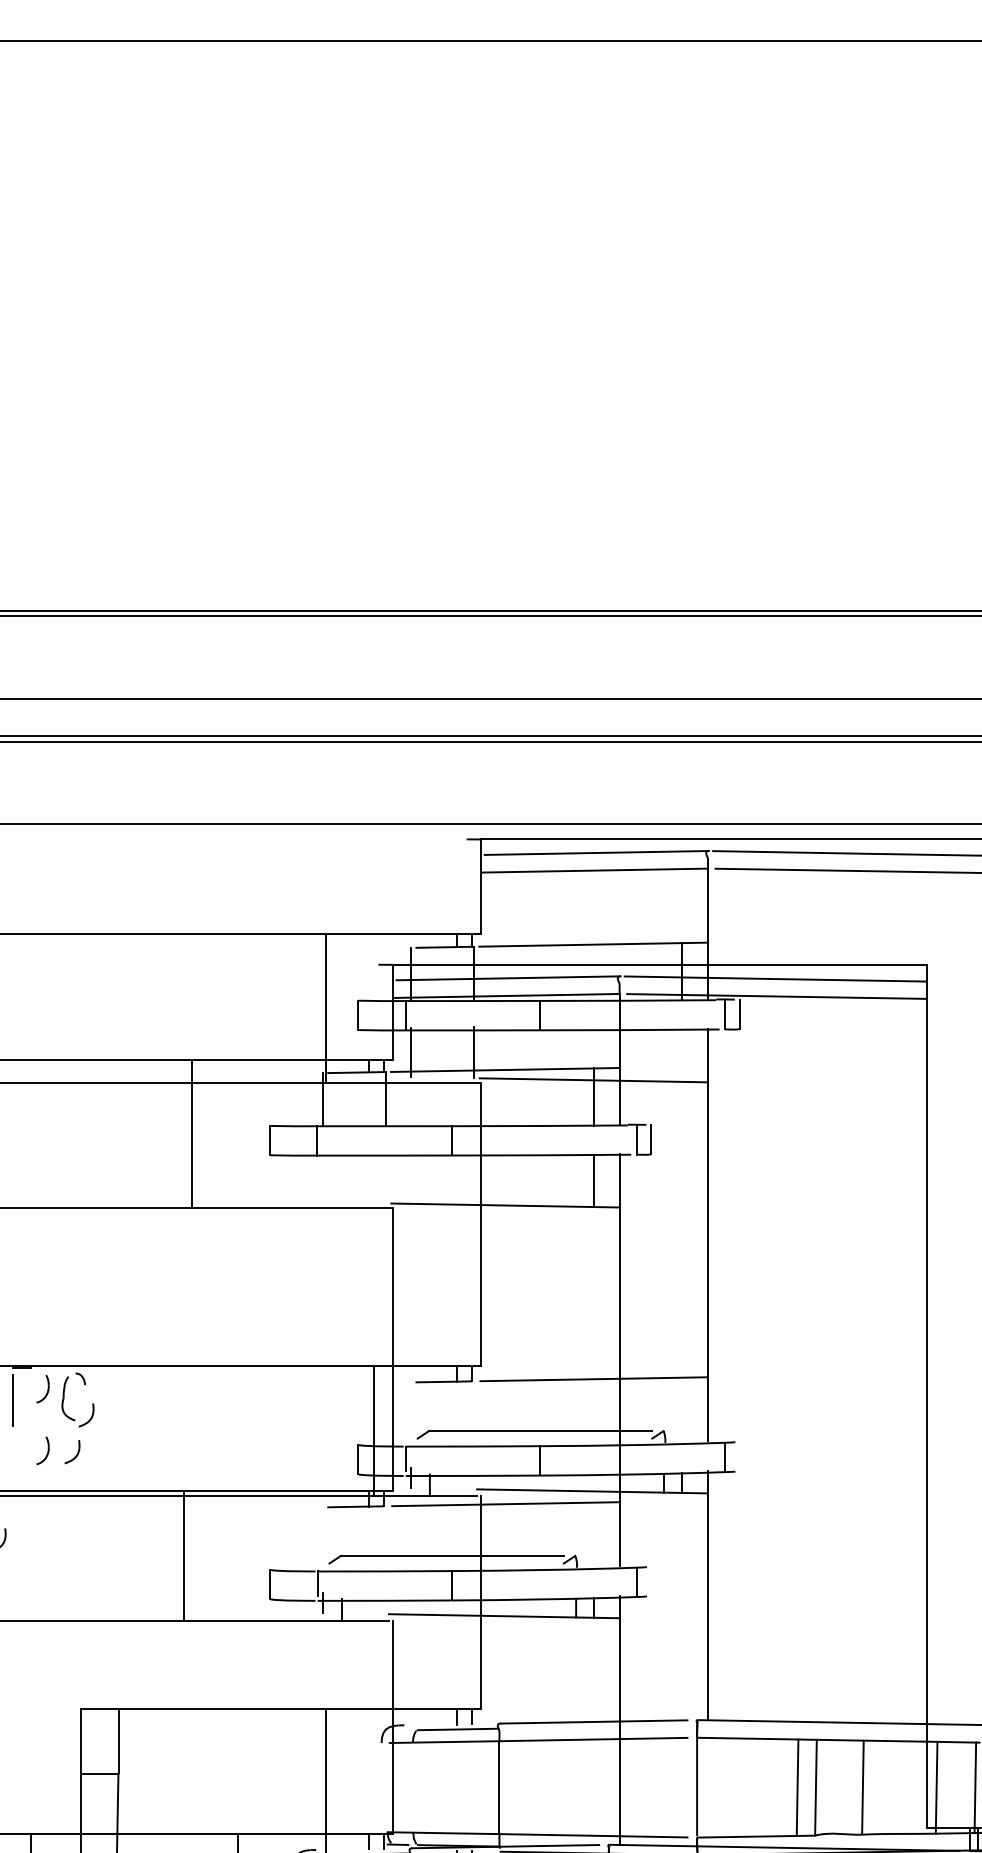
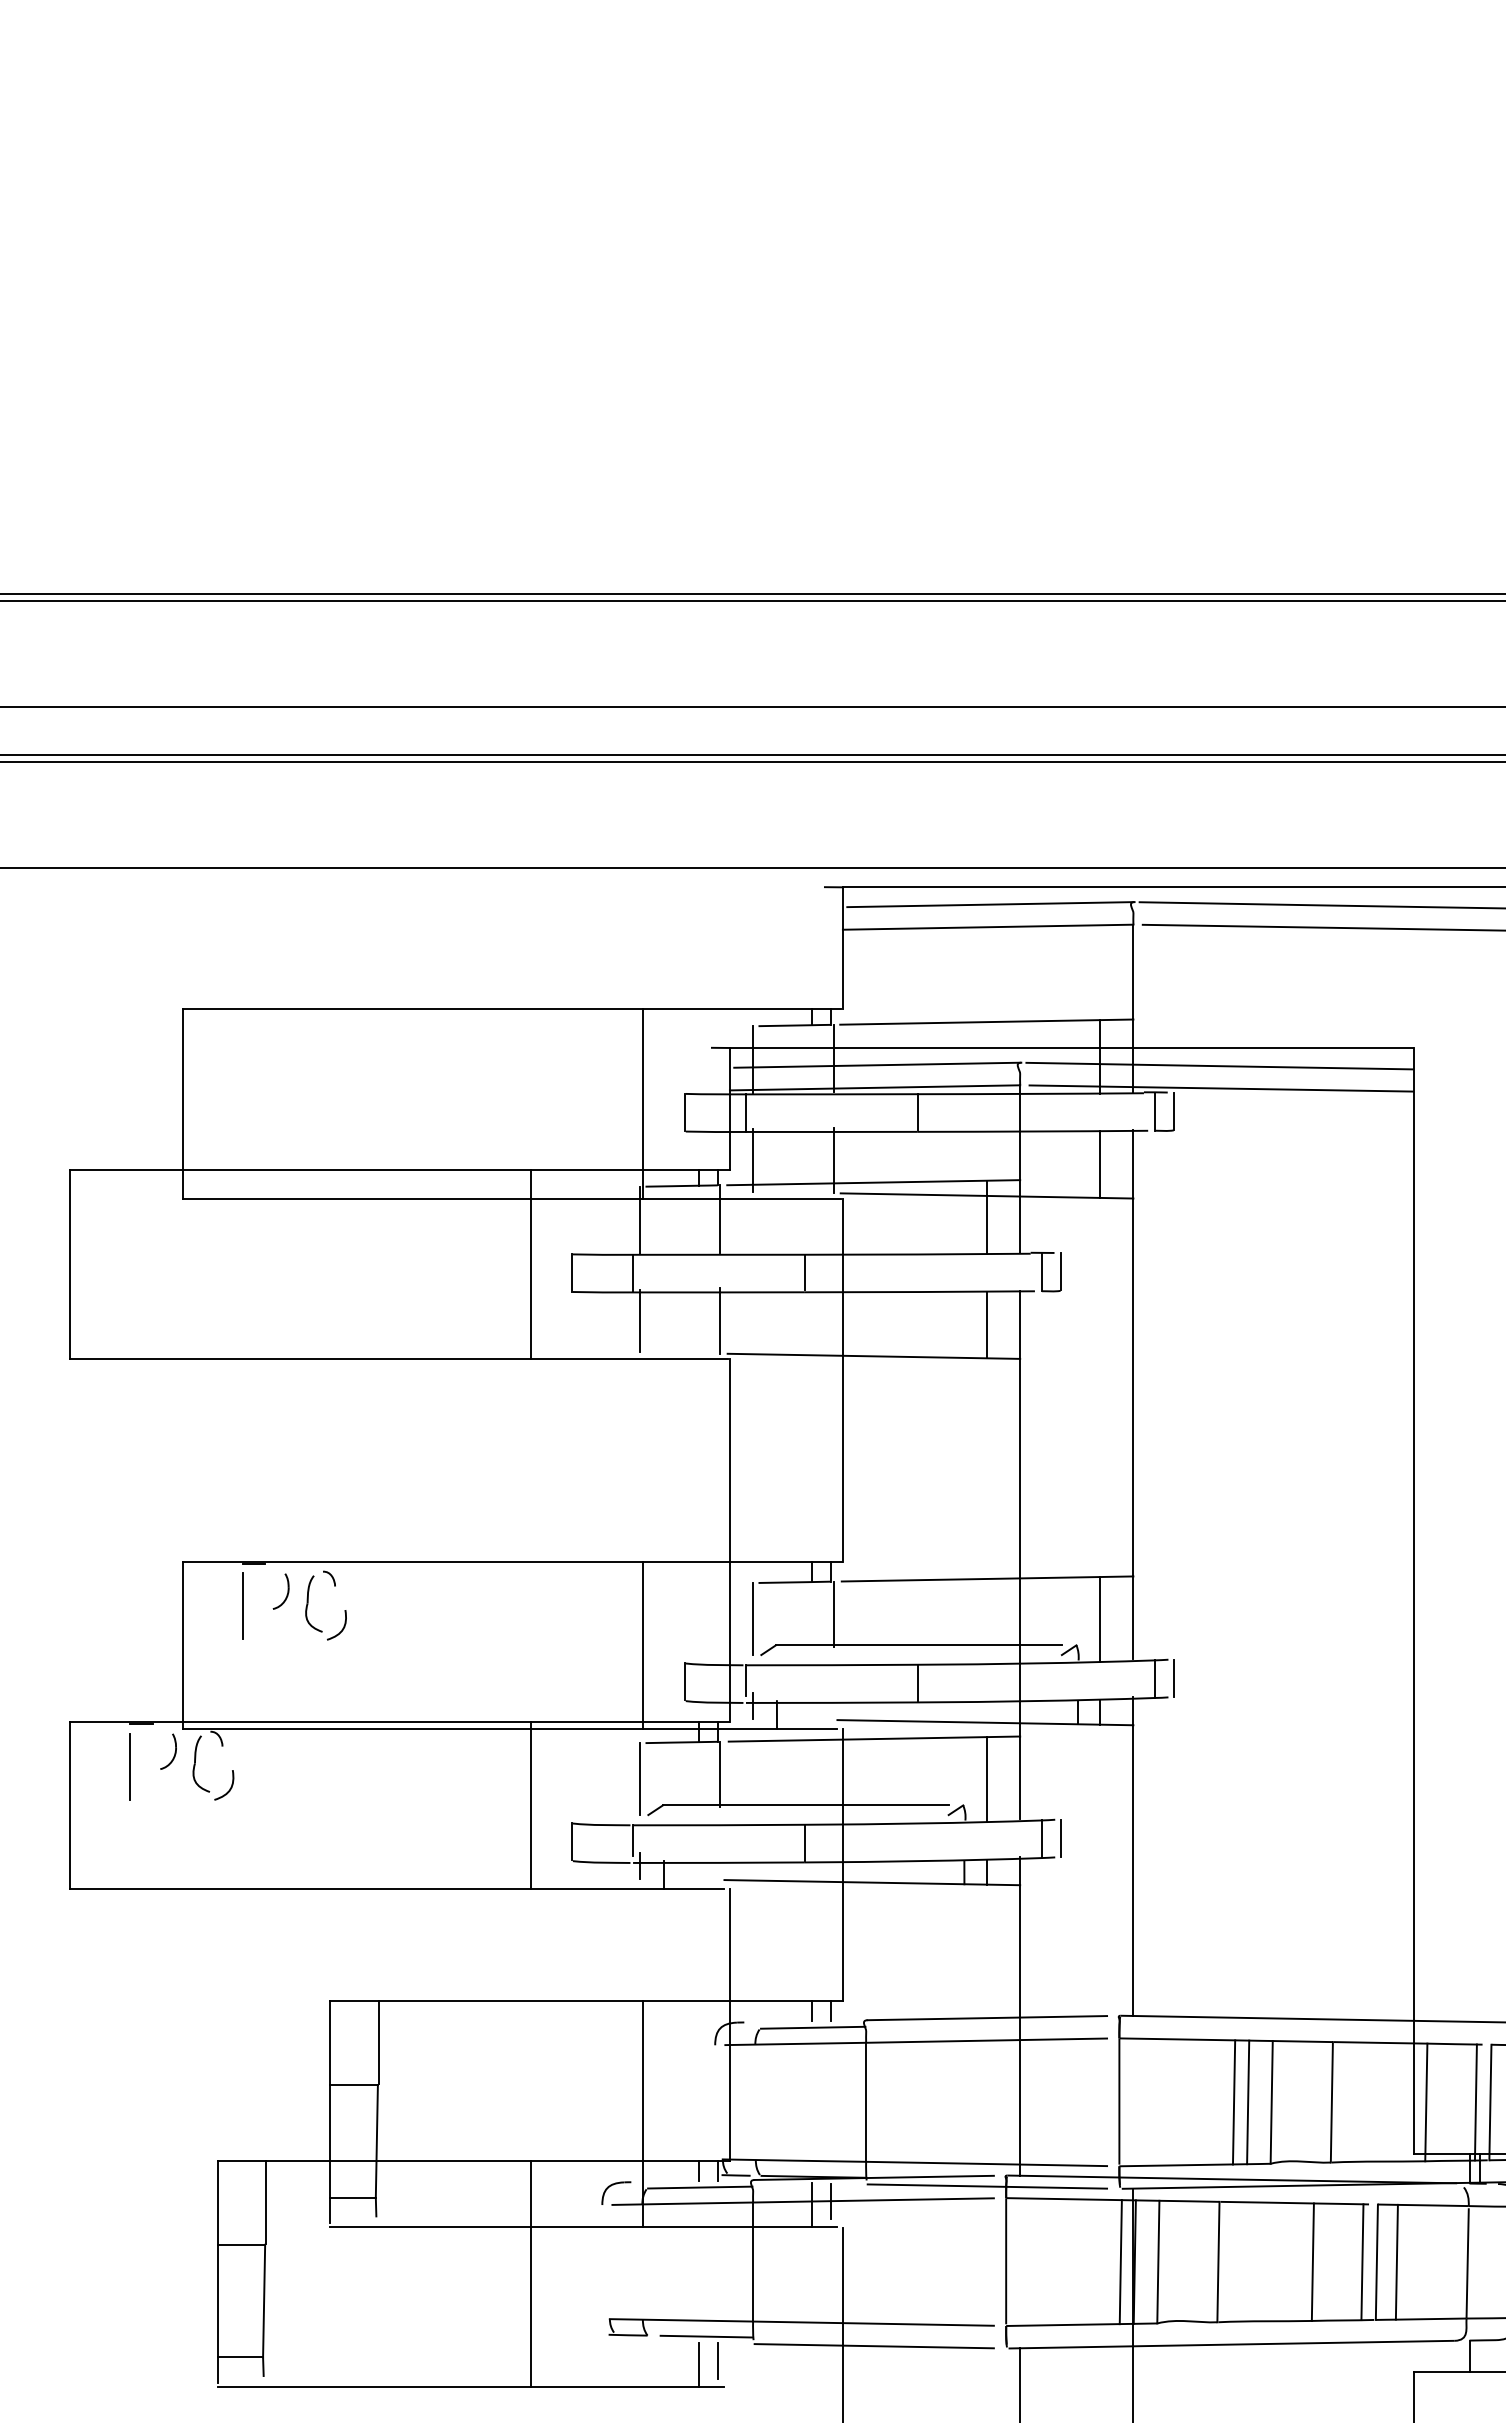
line: (682, 1055) -> (1100, 1164), added
line: (192, 1133) -> (530, 1264), moved
line: (323, 1177) -> (640, 1320), added
line: (385, 1177) -> (720, 1320), added
line: (473, 1406) -> (833, 1614), added
line: (411, 1410) -> (753, 1619), added
line: (682, 1410) -> (1100, 1619), added
line: (374, 1430) -> (643, 1644), moved
part: (47, 1453) -> (286, 1673), removed
curve: (75, 1455) -> (323, 1676), removed
line: (739, 1456) -> (1173, 1677), added
line: (385, 1531) -> (720, 1774), added
line: (323, 1535) -> (640, 1779), added
line: (593, 1535) -> (986, 1779), added
line: (184, 1555) -> (530, 1804), moved
line: (651, 1580) -> (1060, 1837), added
line: (786, 1787) -> (1233, 2102), added

